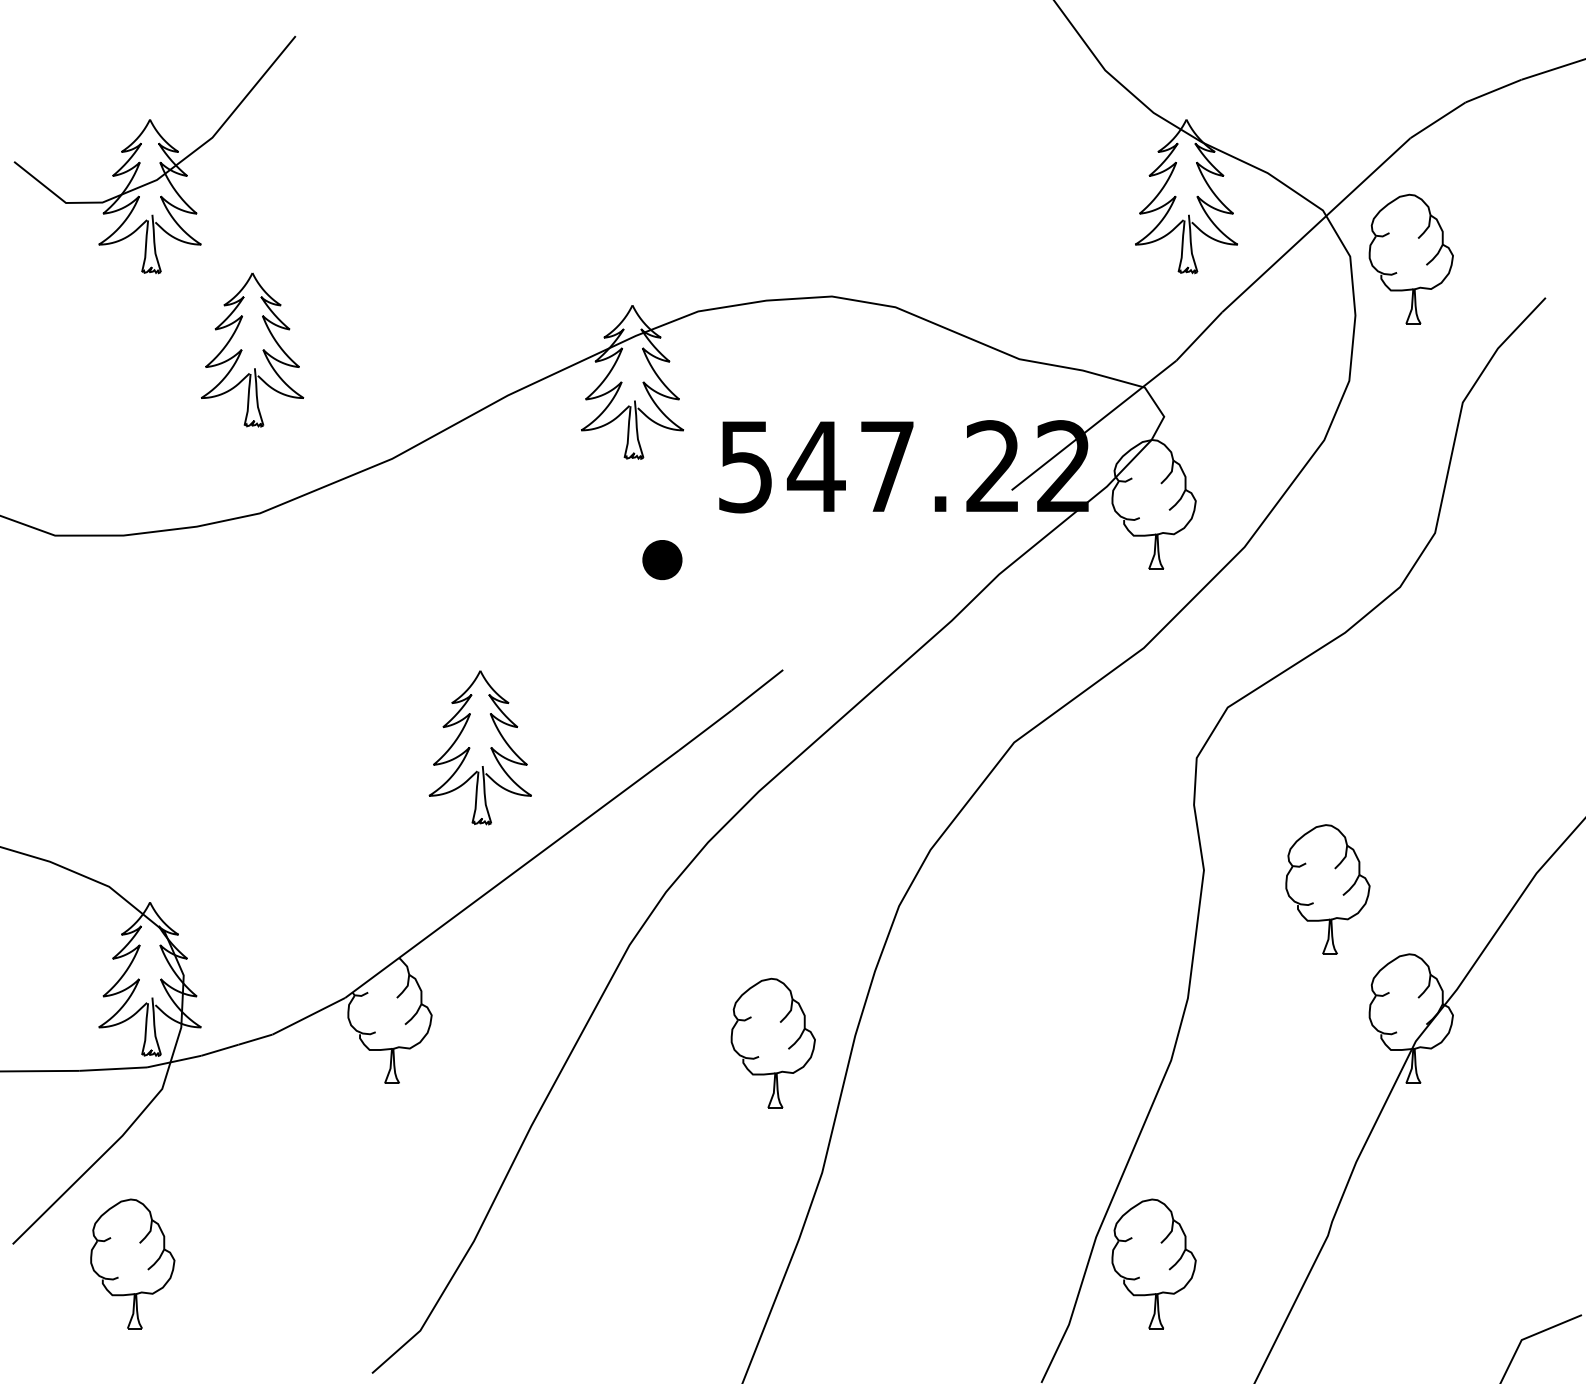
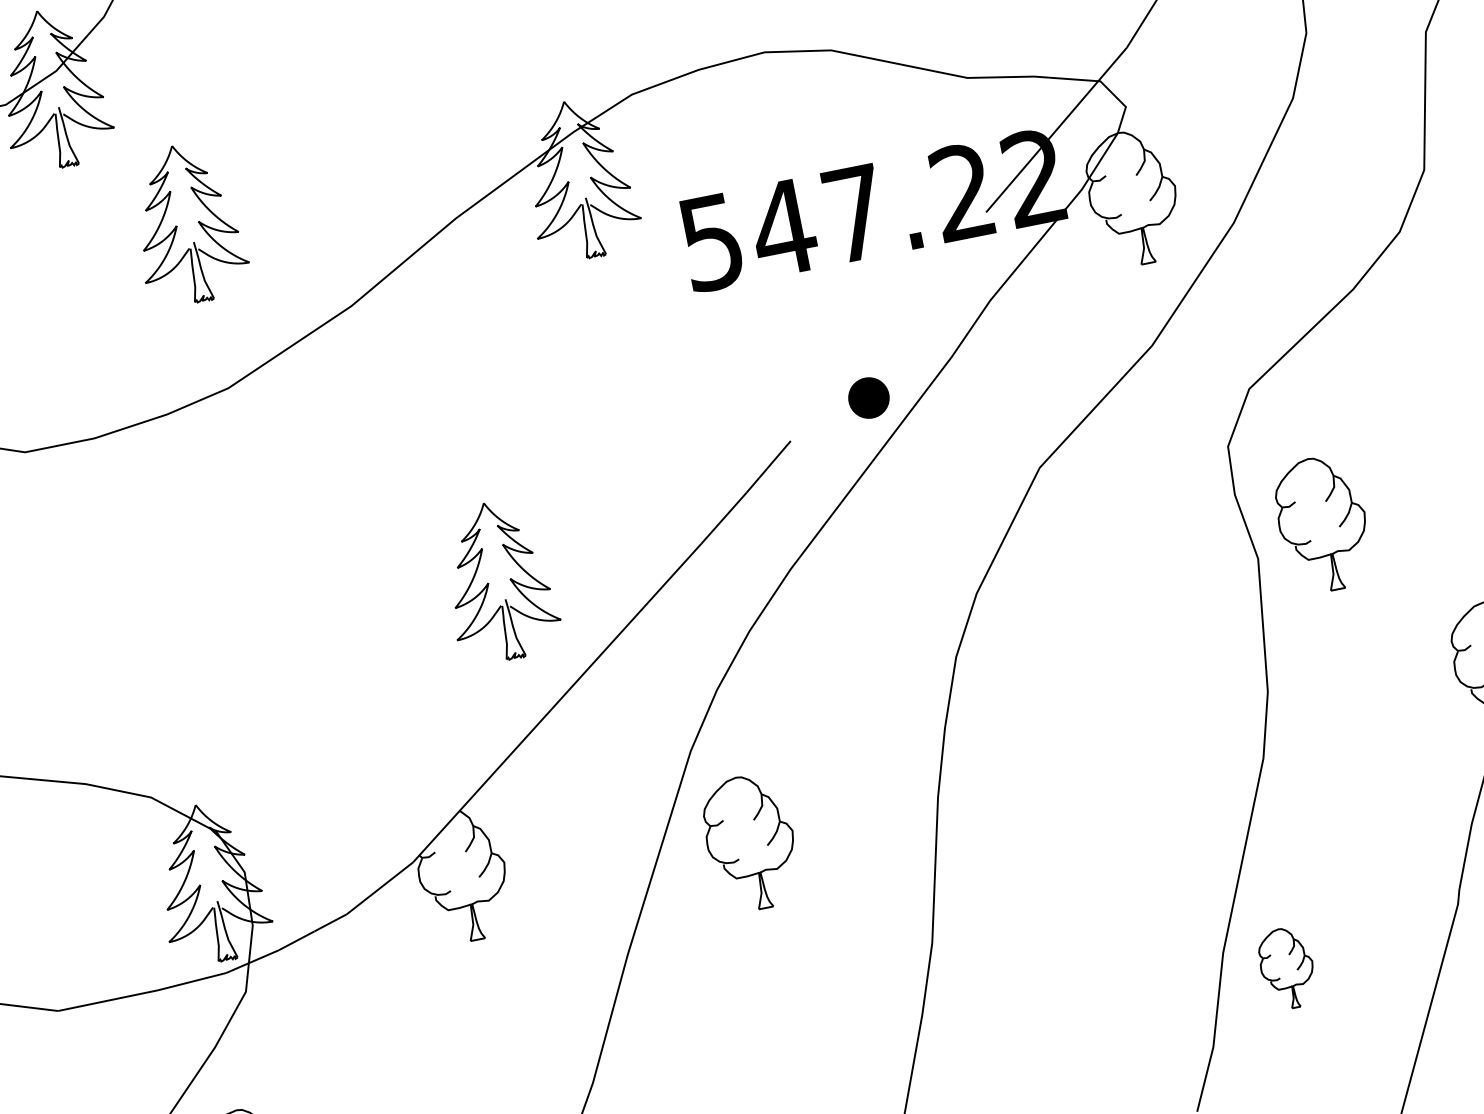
part: (662, 559) -> (868, 397), moved
part: (1327, 889) -> (1322, 524), moved
part: (772, 1042) -> (749, 842), moved
part: (1153, 1263) -> (1286, 967), size x0.6

